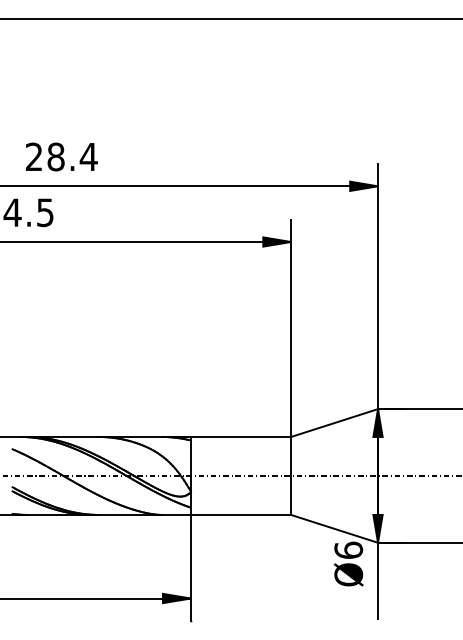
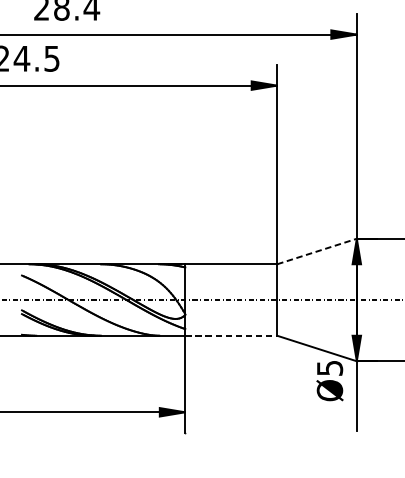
line: (334, 423) -> (316, 251), solid -> dashed
line: (241, 514) -> (231, 335), solid -> dashed
text: (348, 549) -> (329, 367), Ø6 -> Ø5

